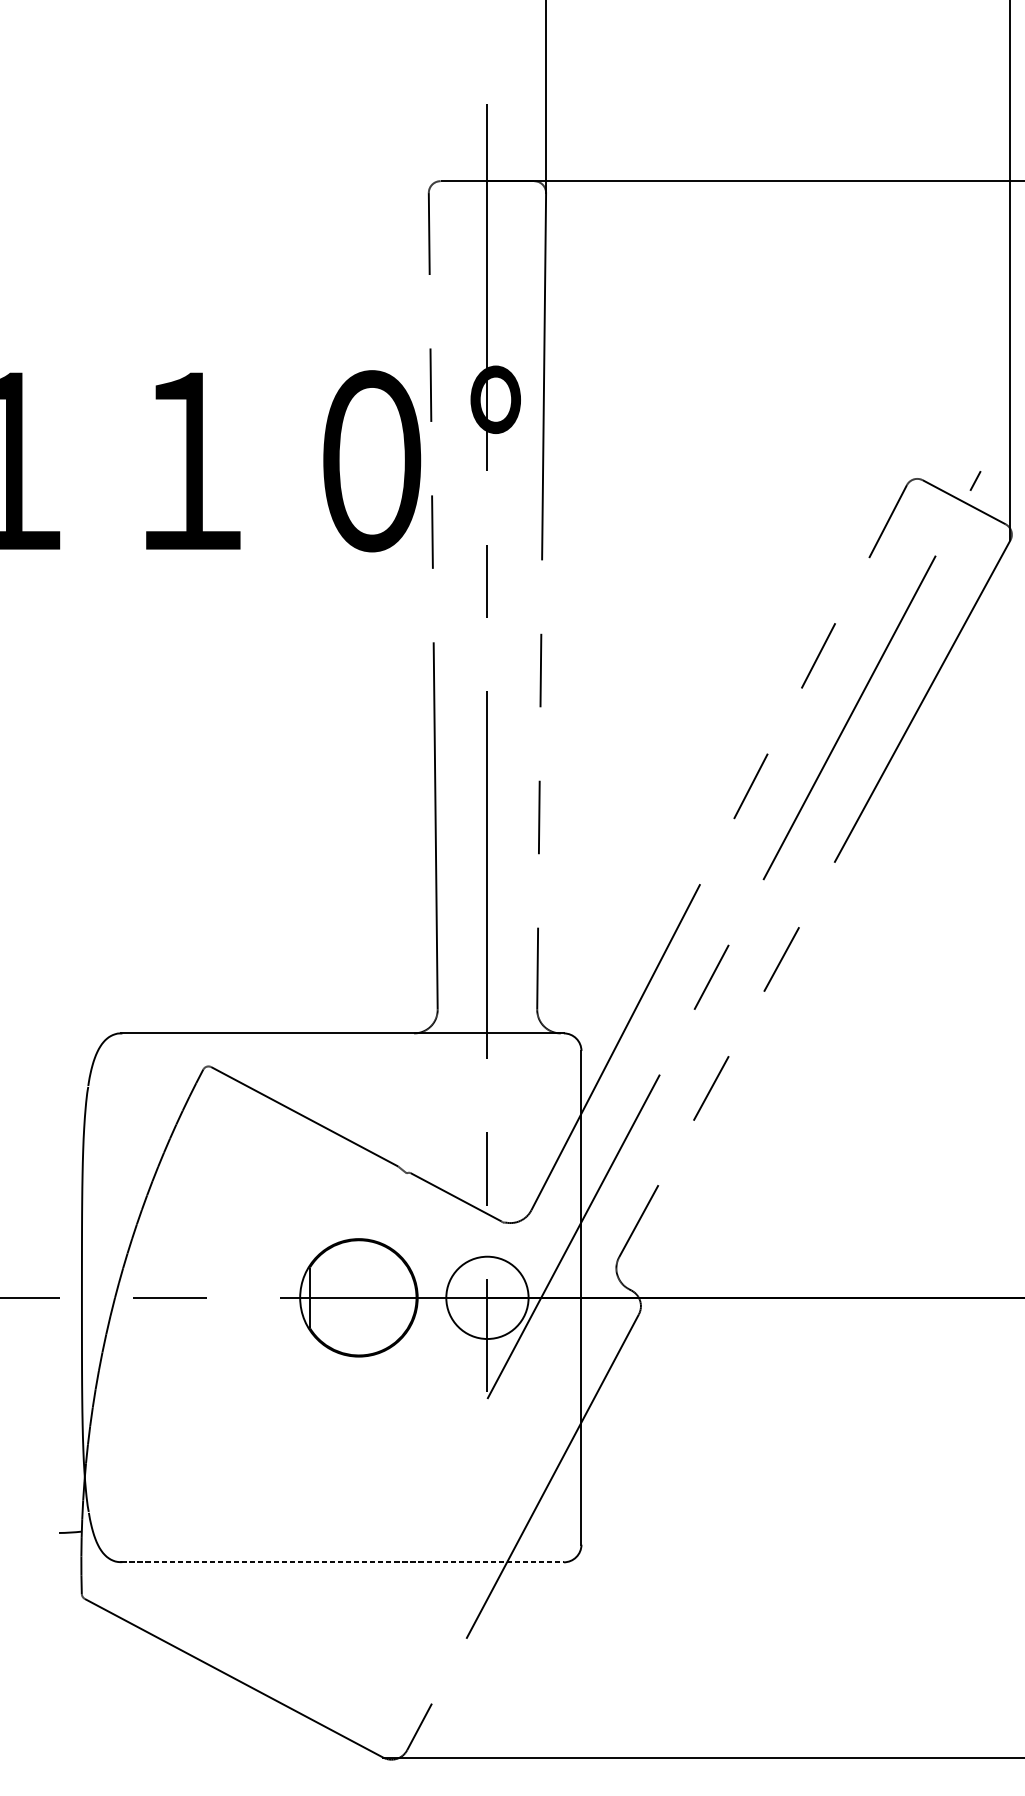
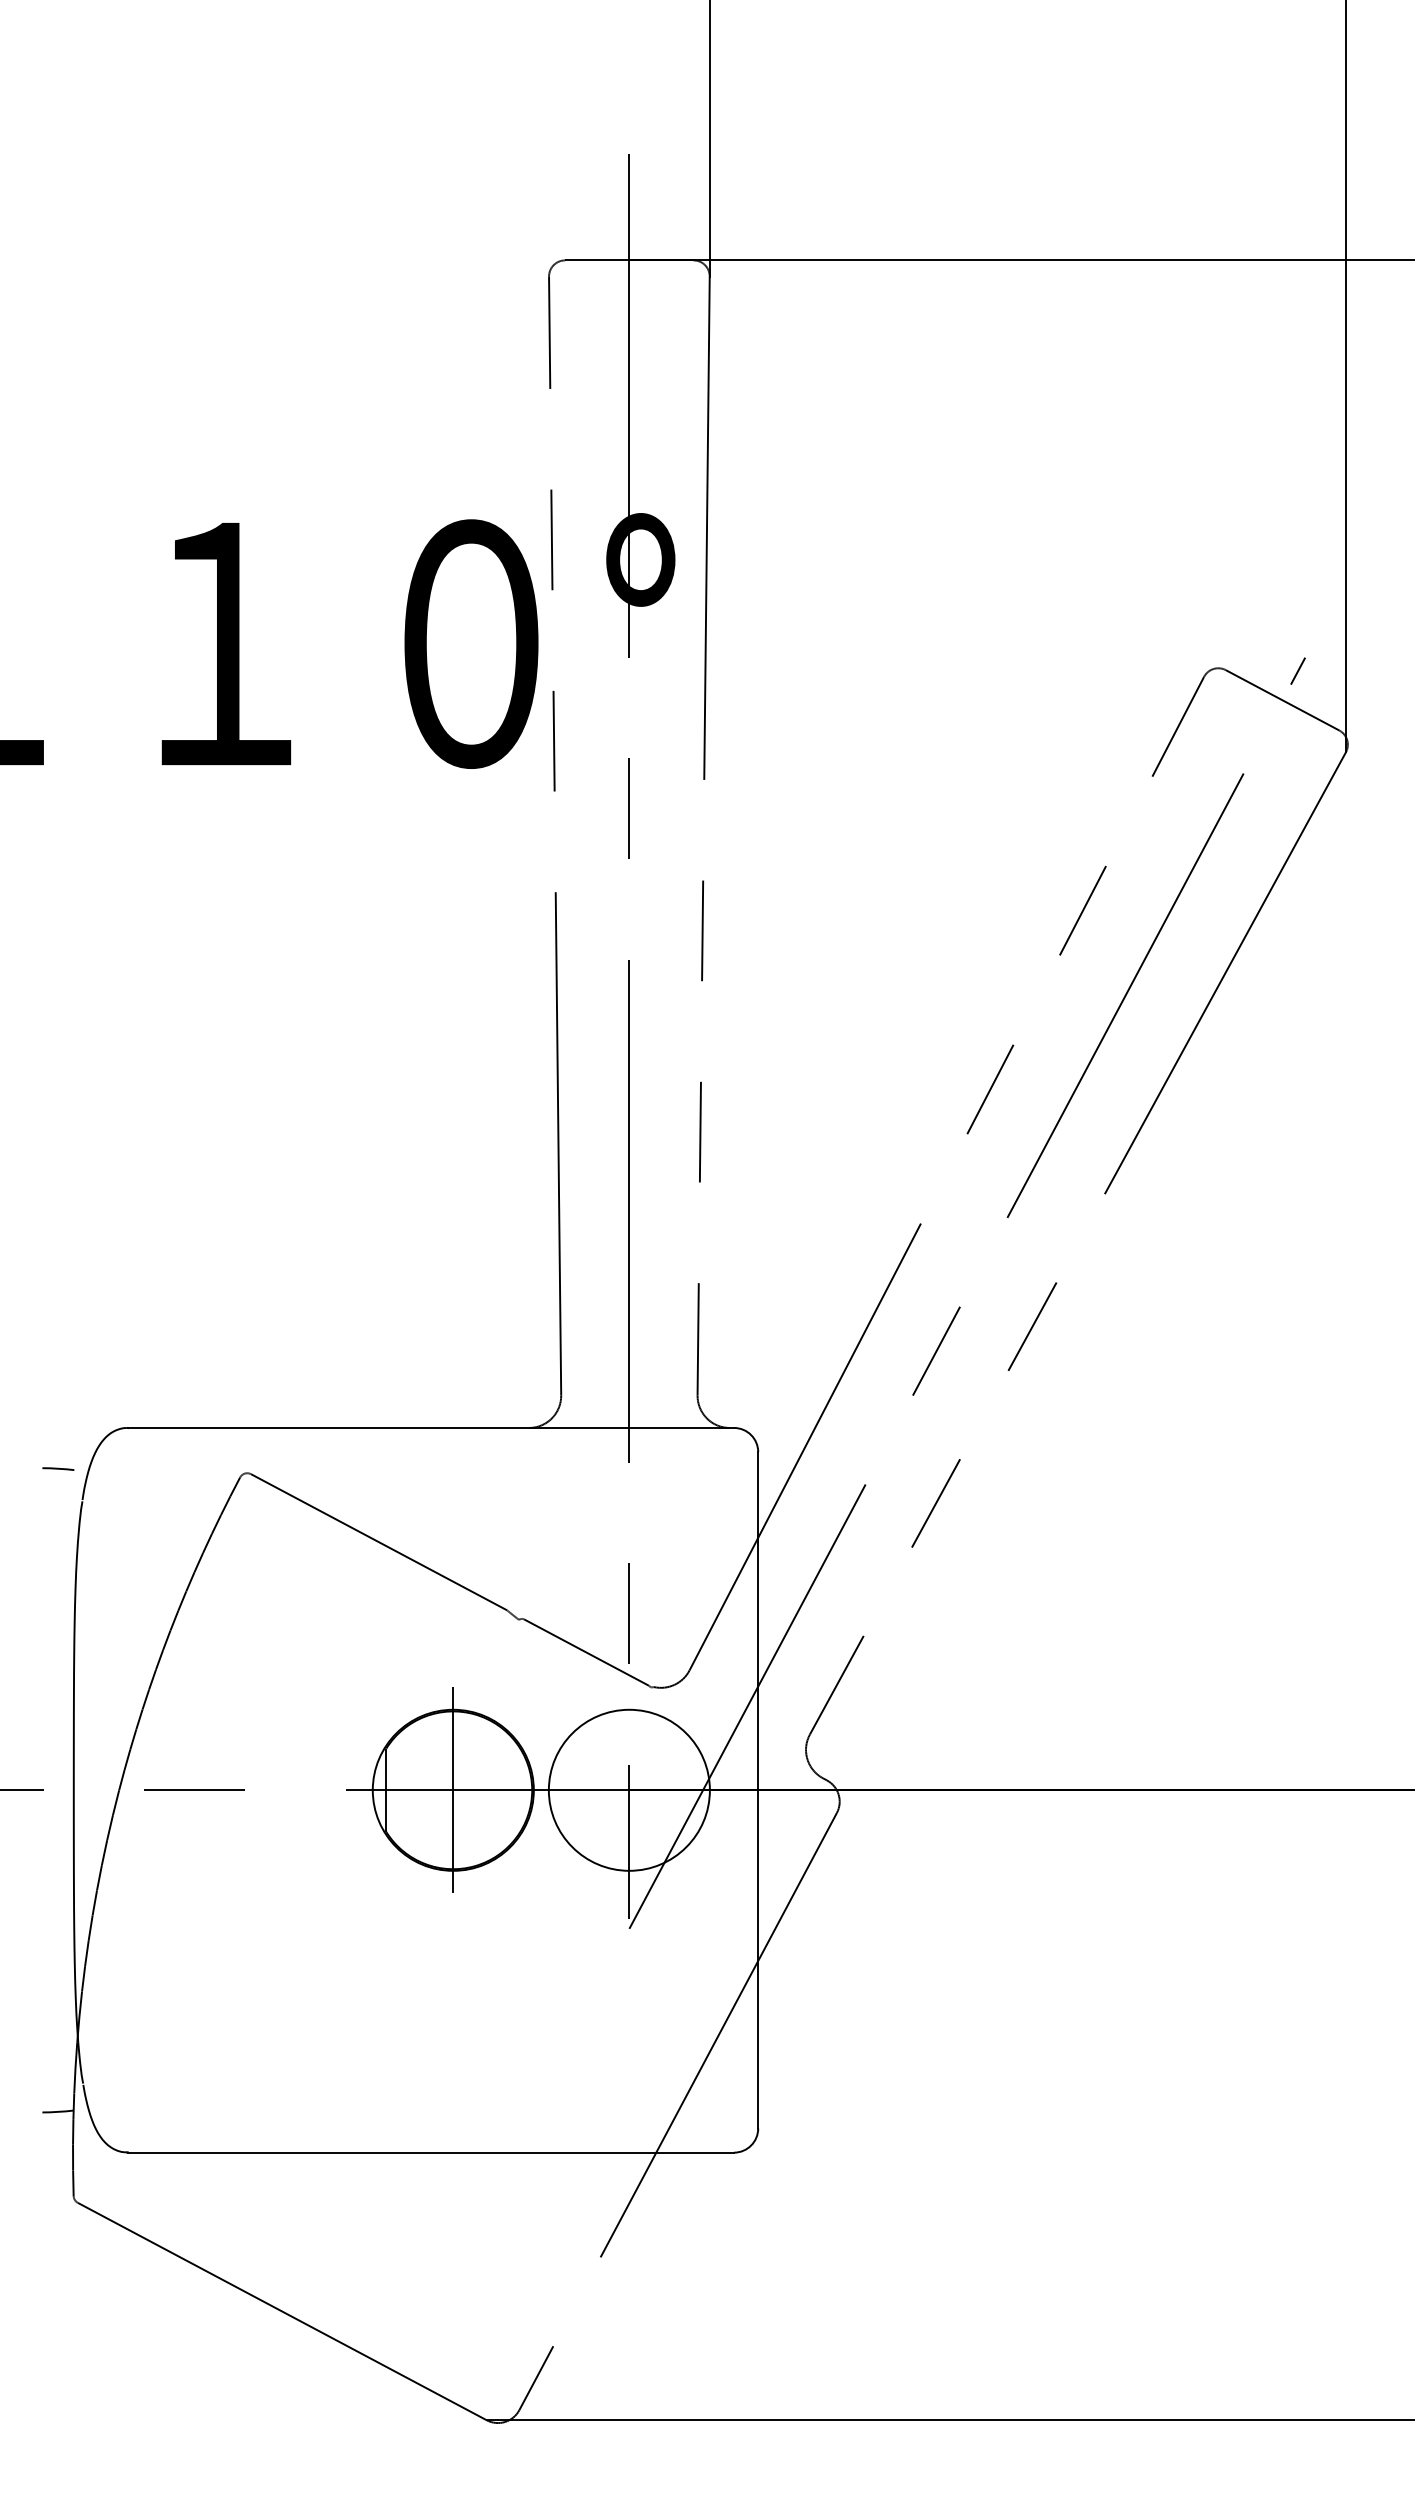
line: (70, 1062) -> (58, 1468), added
line: (359, 1297) -> (453, 1790), added
circle: (486, 1297) -> (628, 1789), size x1.43
line: (343, 1562) -> (431, 2152), dashed -> solid

